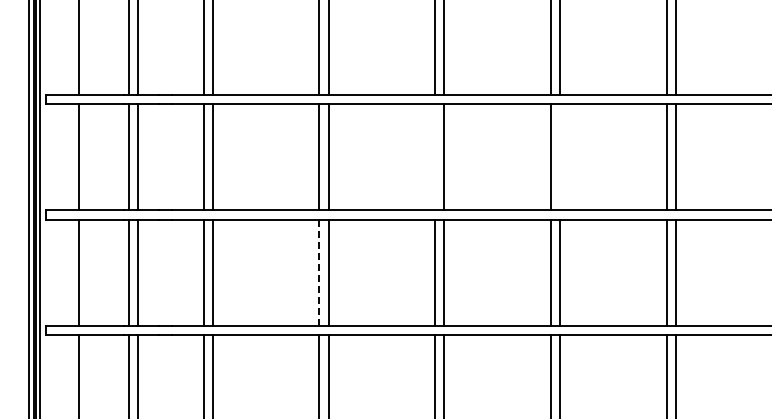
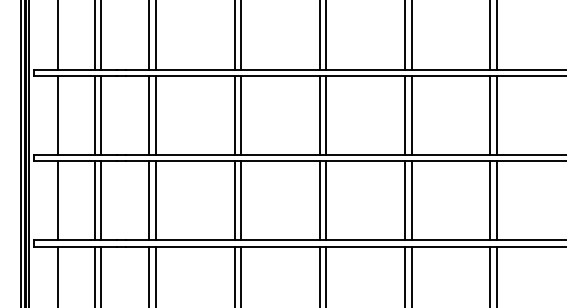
line: (435, 156) -> (319, 115), added
line: (560, 156) -> (411, 115), added
line: (319, 273) -> (234, 201), dashed -> solid

